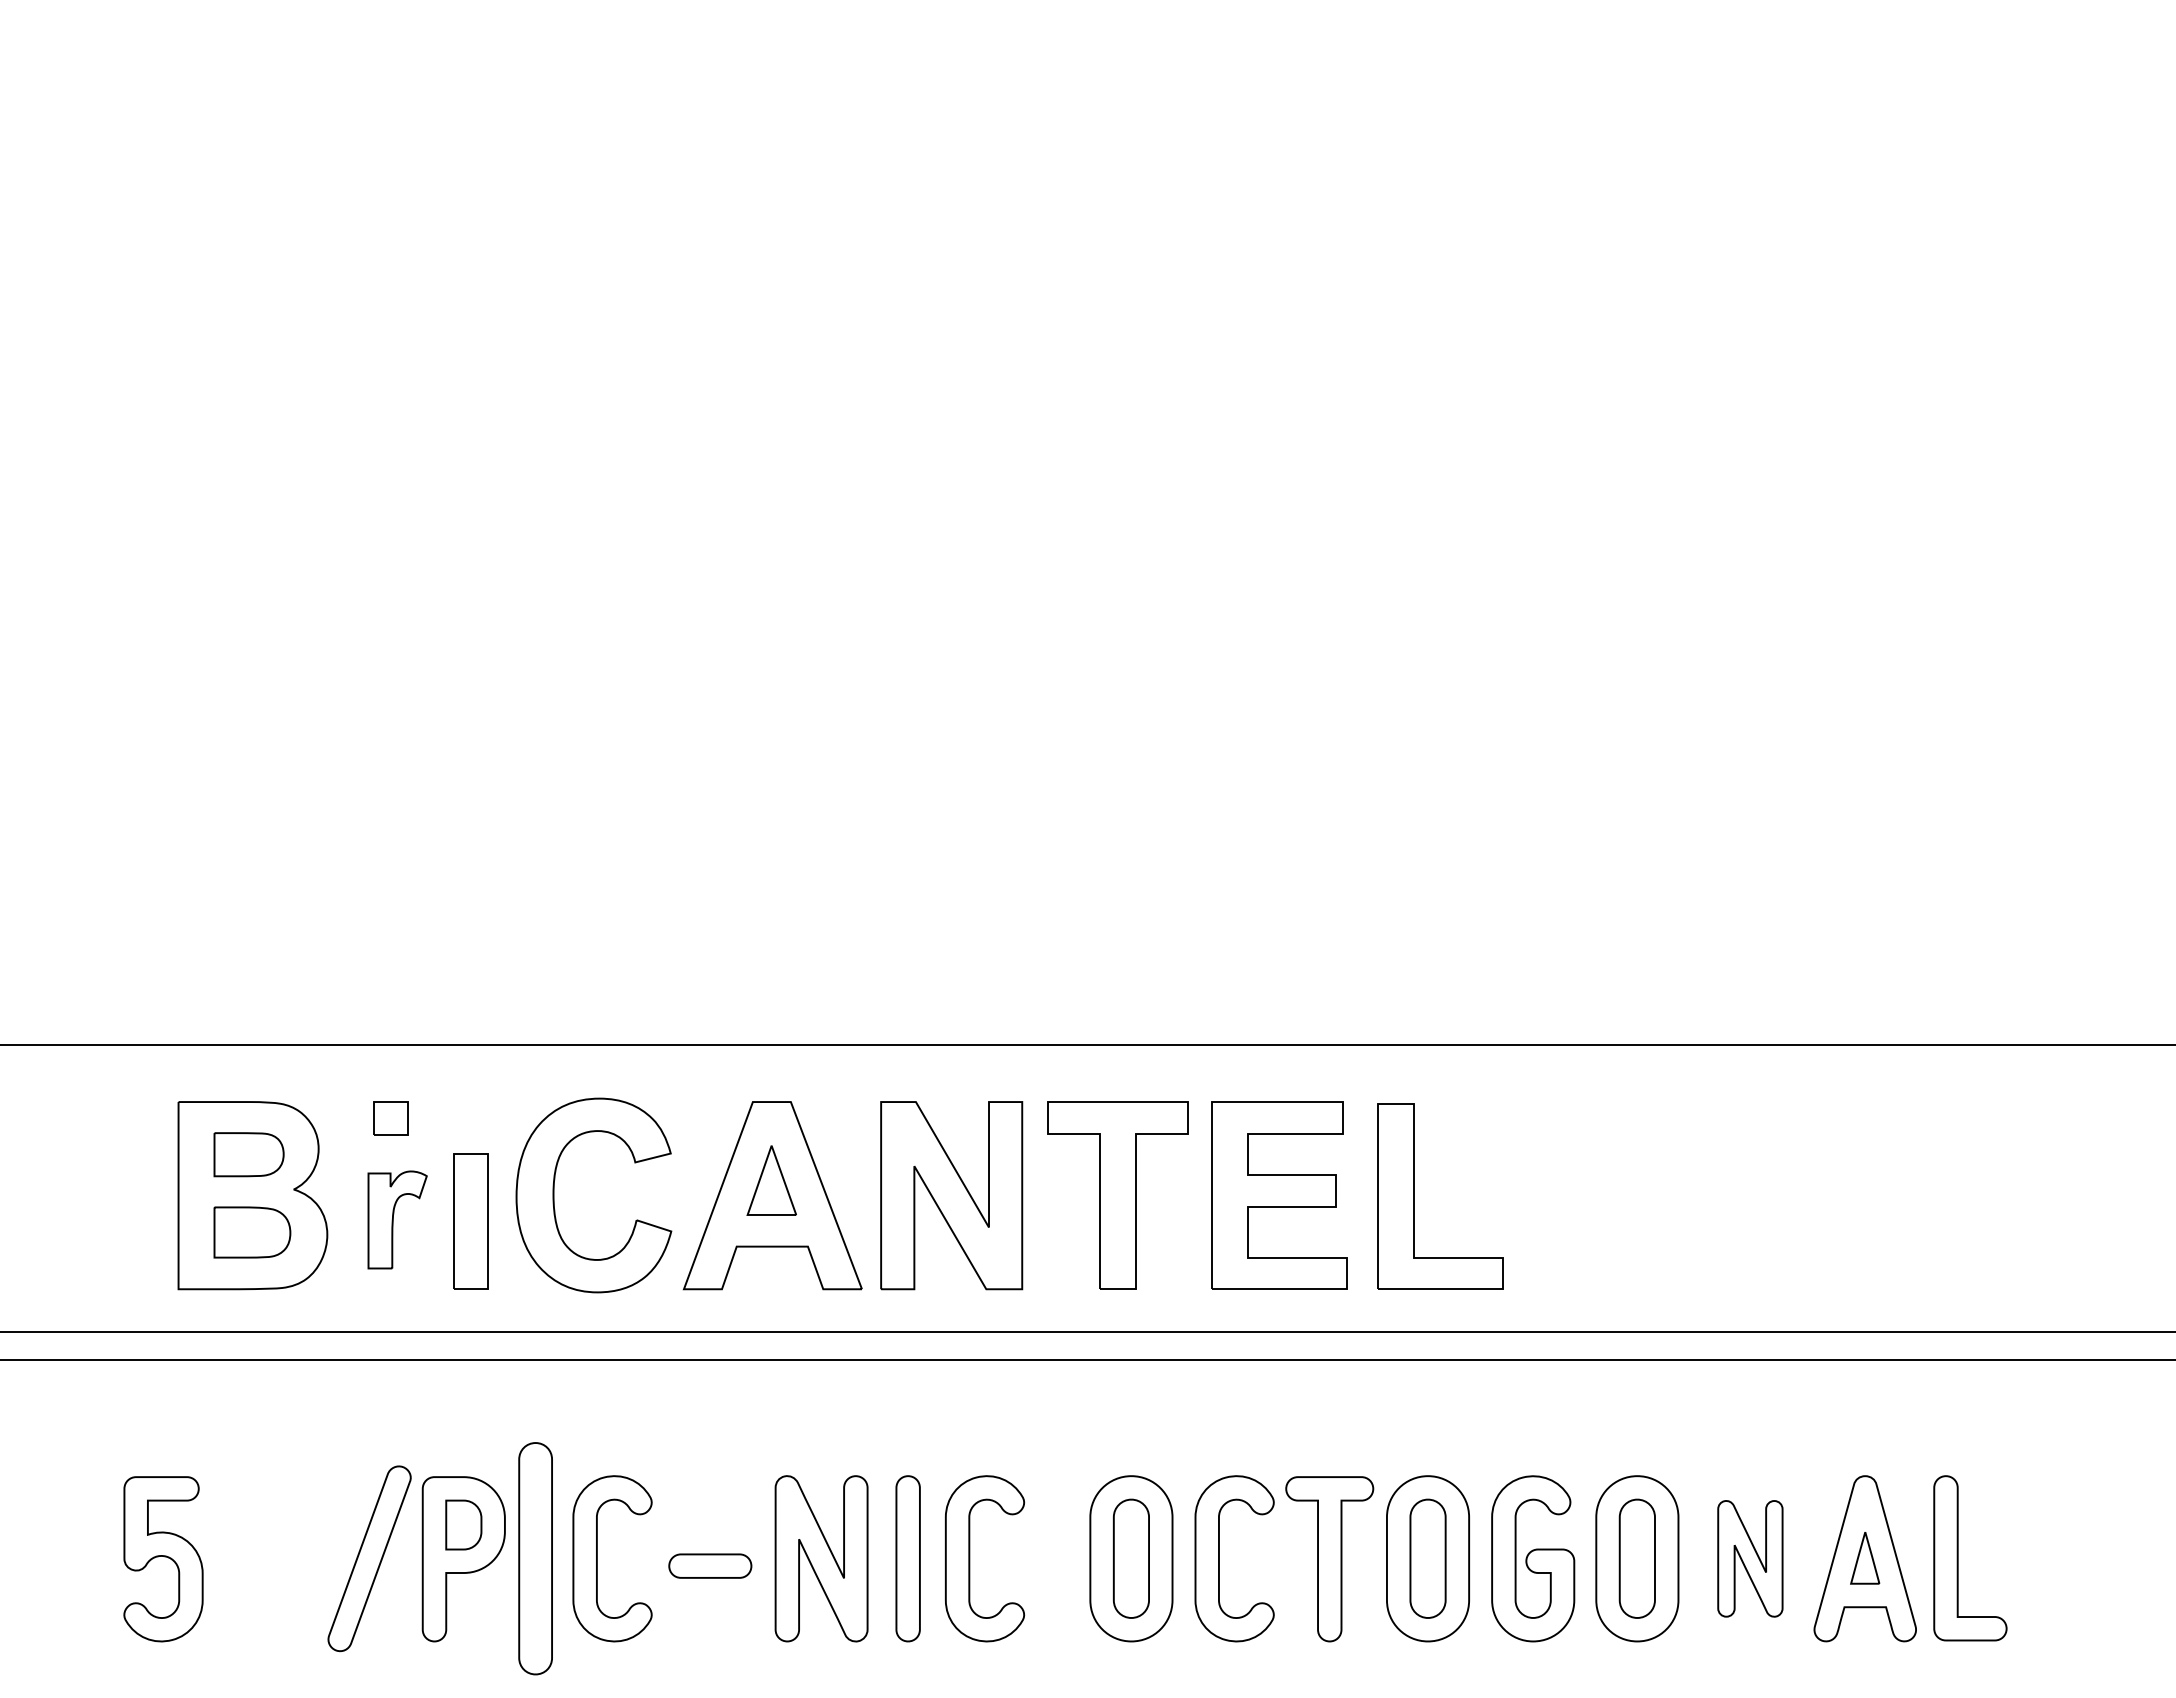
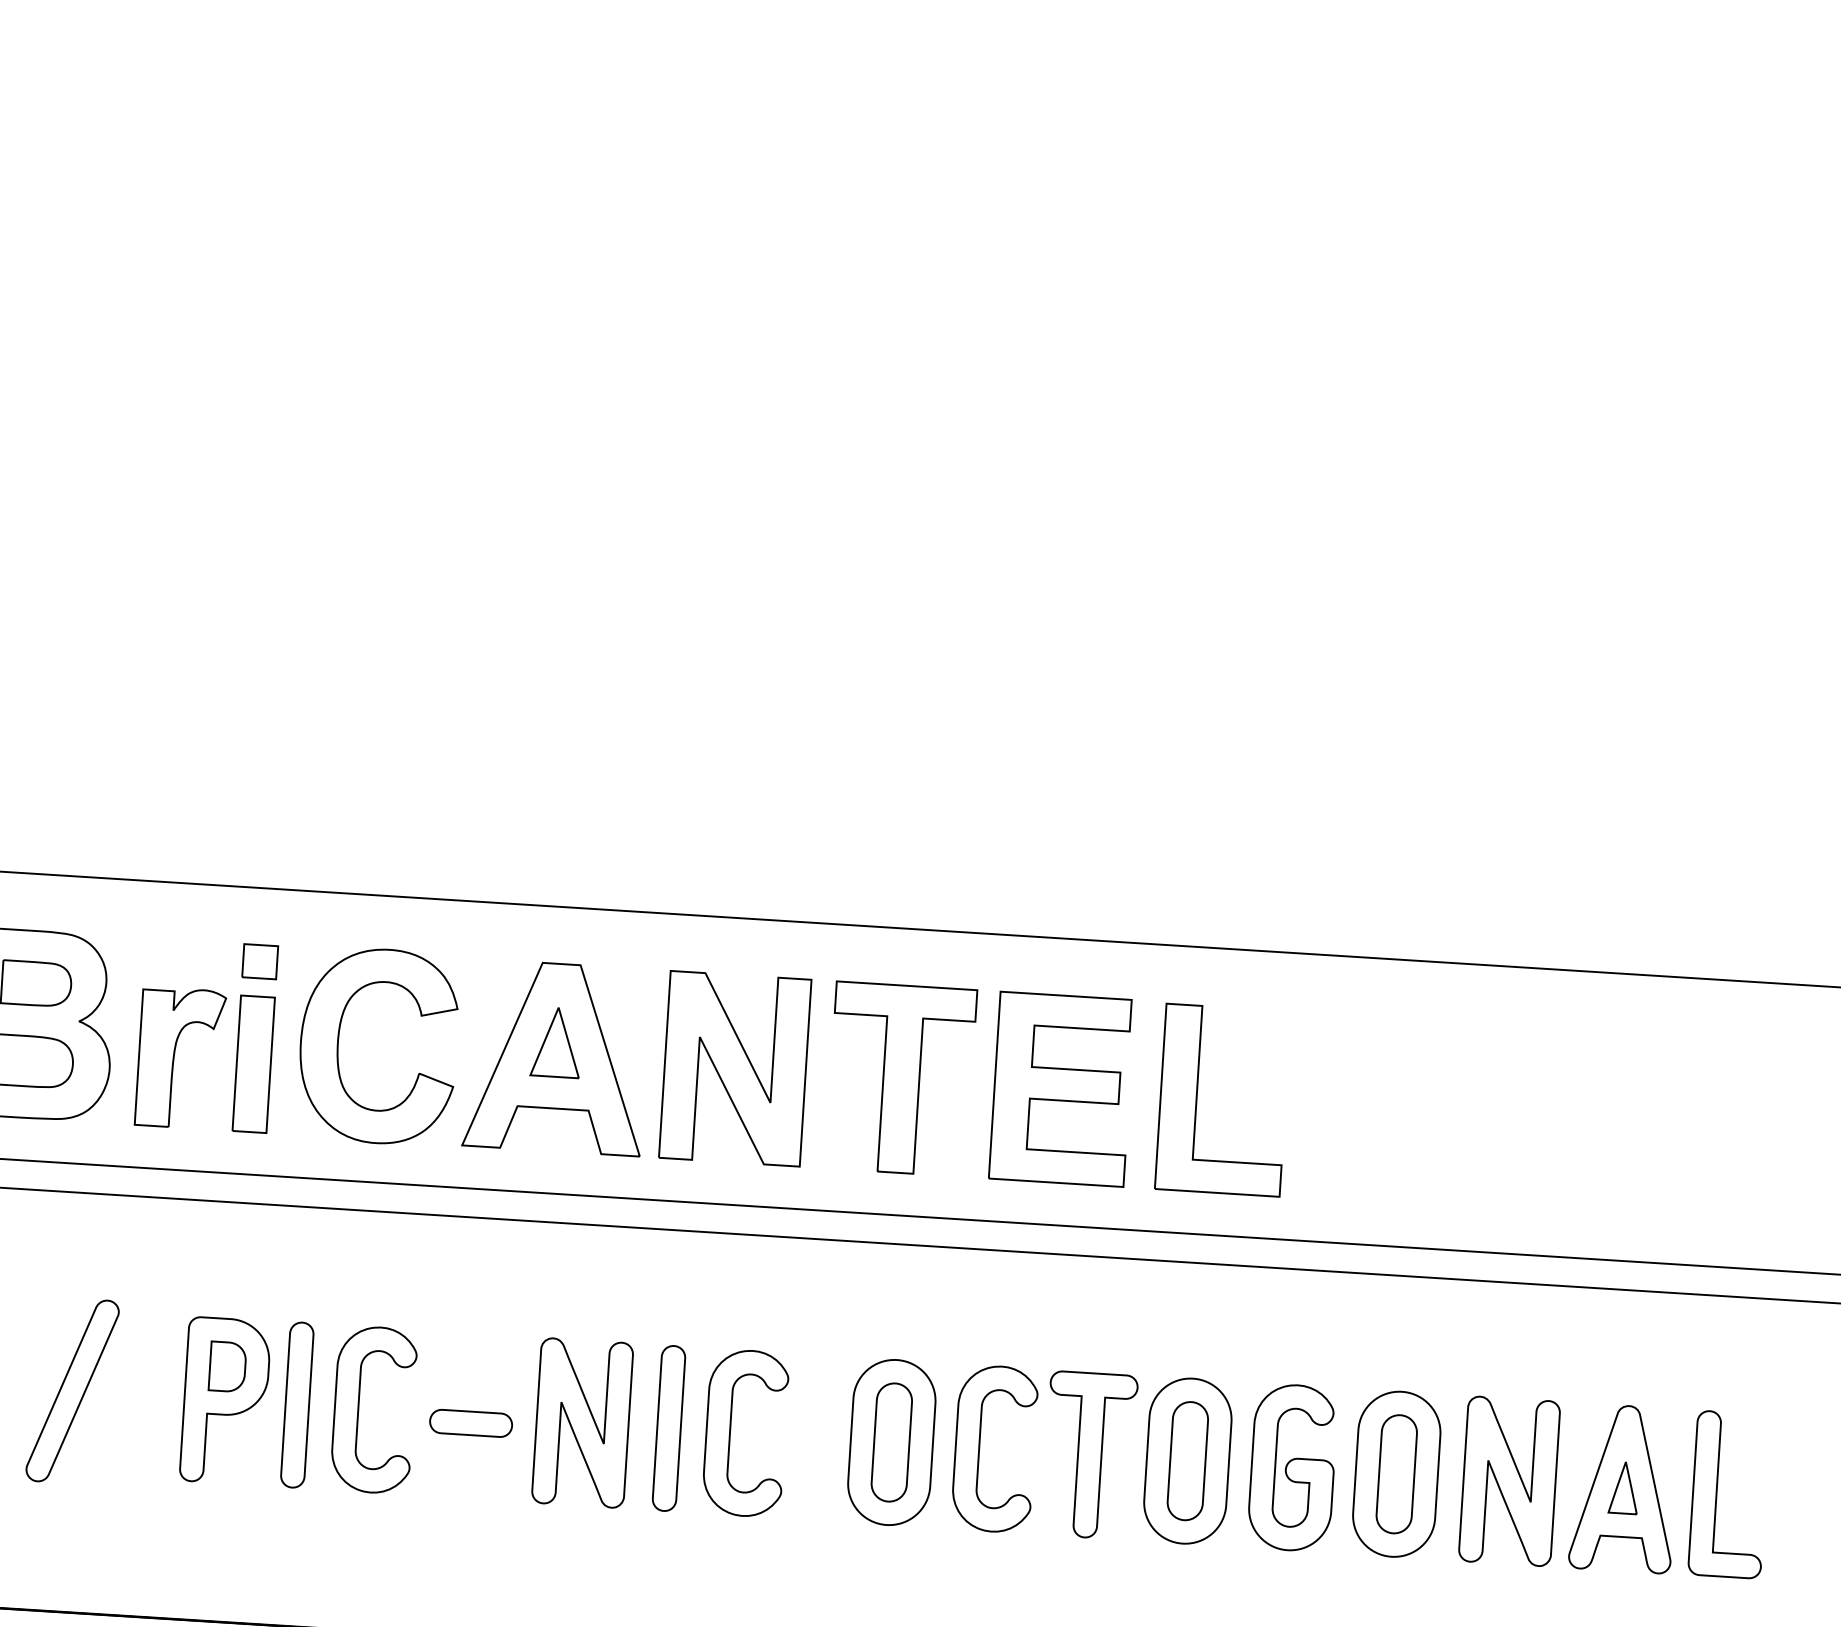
part: (390, 1118) -> (259, 961), moved
part: (397, 1219) -> (180, 1057), size x1.43
part: (369, 1558) -> (72, 1390), moved
part: (535, 1558) -> (297, 1404), size x0.71
part: (1750, 1558) -> (1509, 1481), size x1.43

